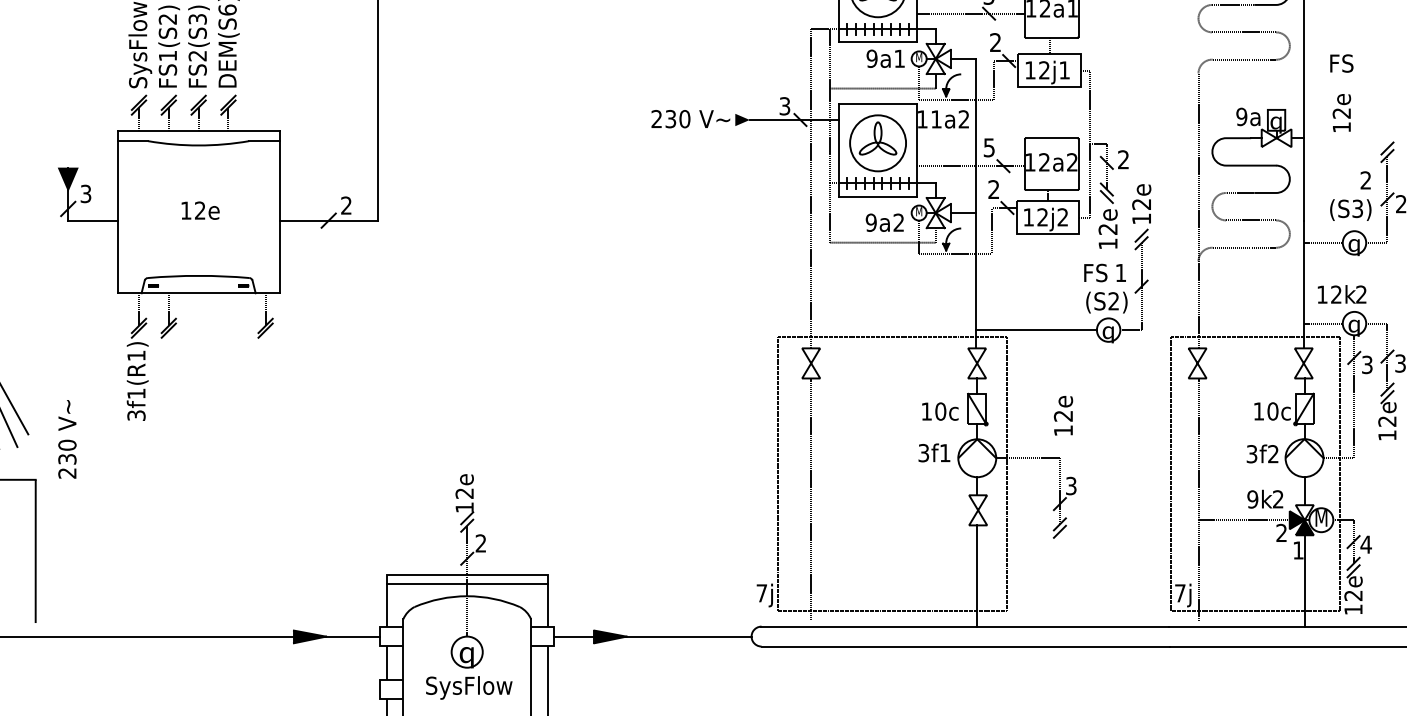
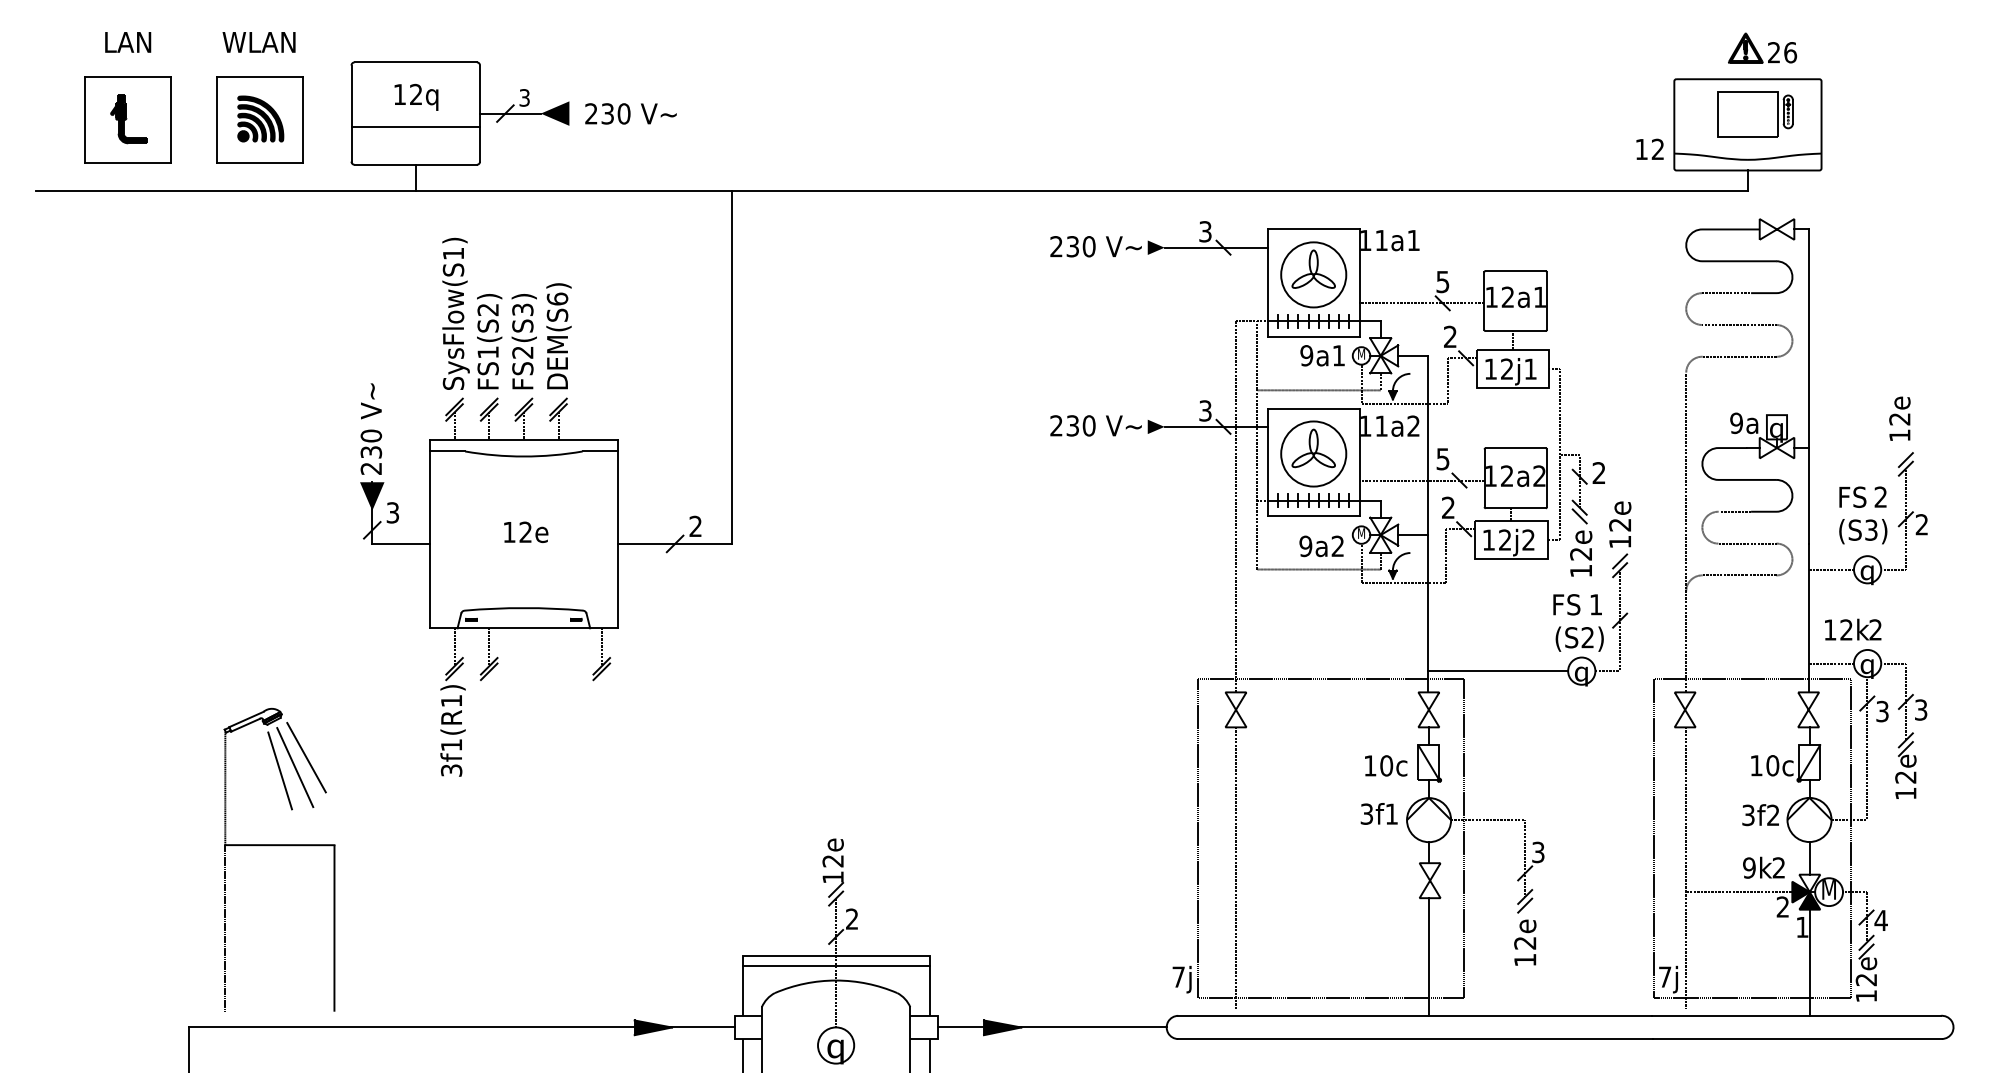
text: (1341, 62) -> (1852, 496), moved
text: (1341, 112) -> (1899, 418), moved
text: (1063, 415) -> (1525, 942), moved
text: (67, 438) -> (371, 428), moved

